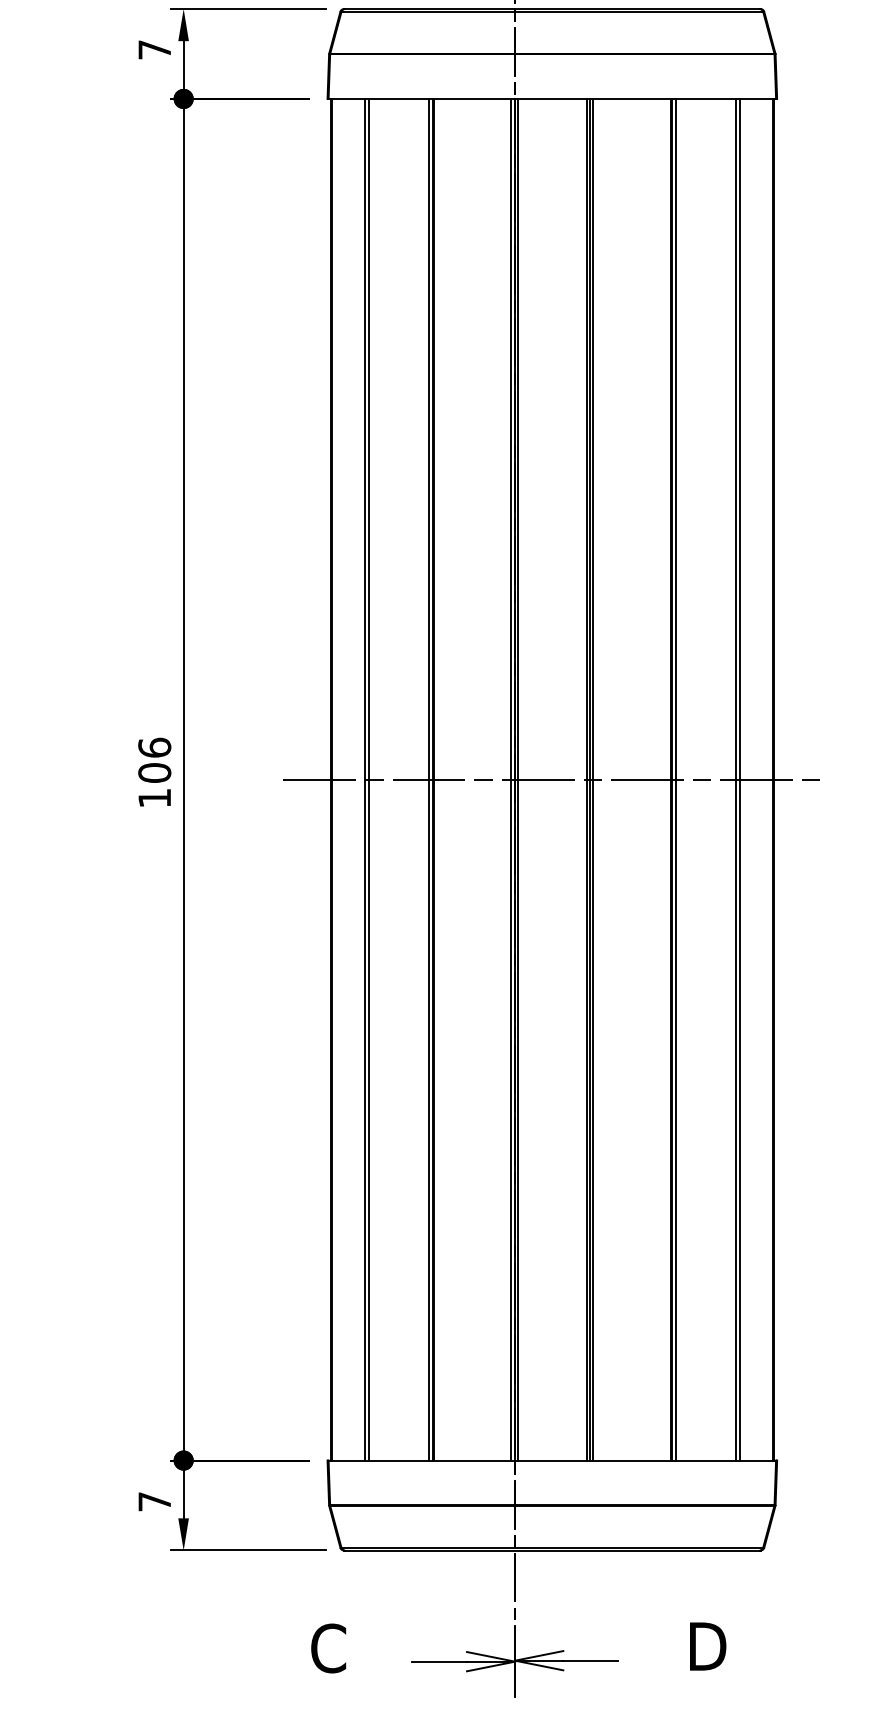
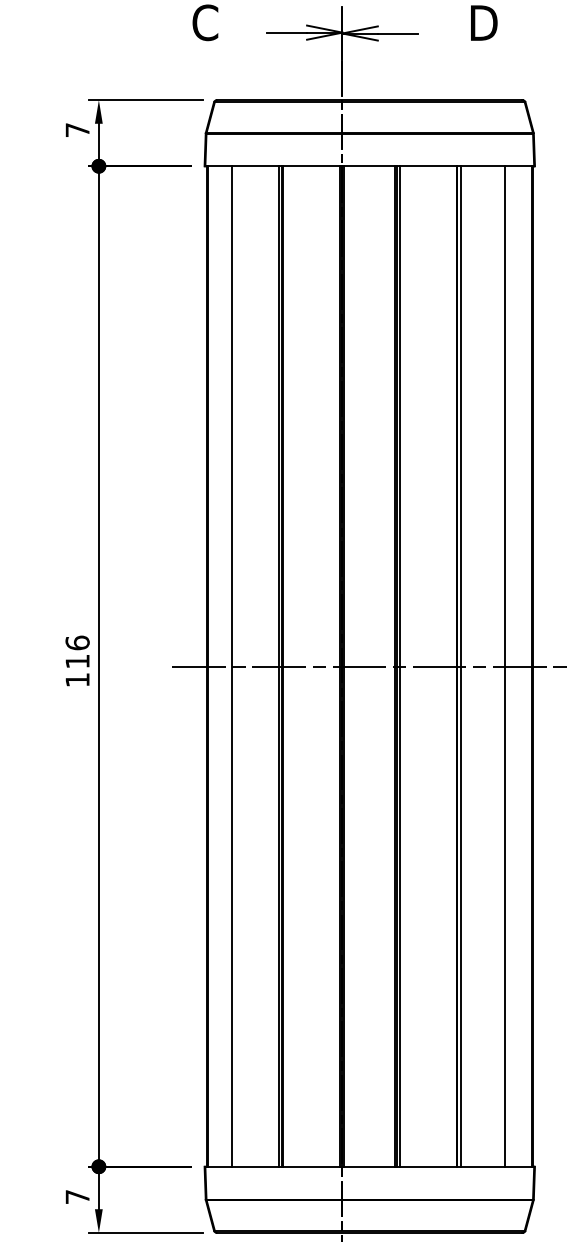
text: (154, 772) -> (77, 661), 106 -> 116
line: (368, 779) -> (234, 666), removed
line: (739, 779) -> (507, 666), removed

